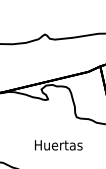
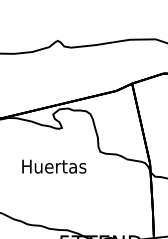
text: (58, 145) -> (54, 166), moved

